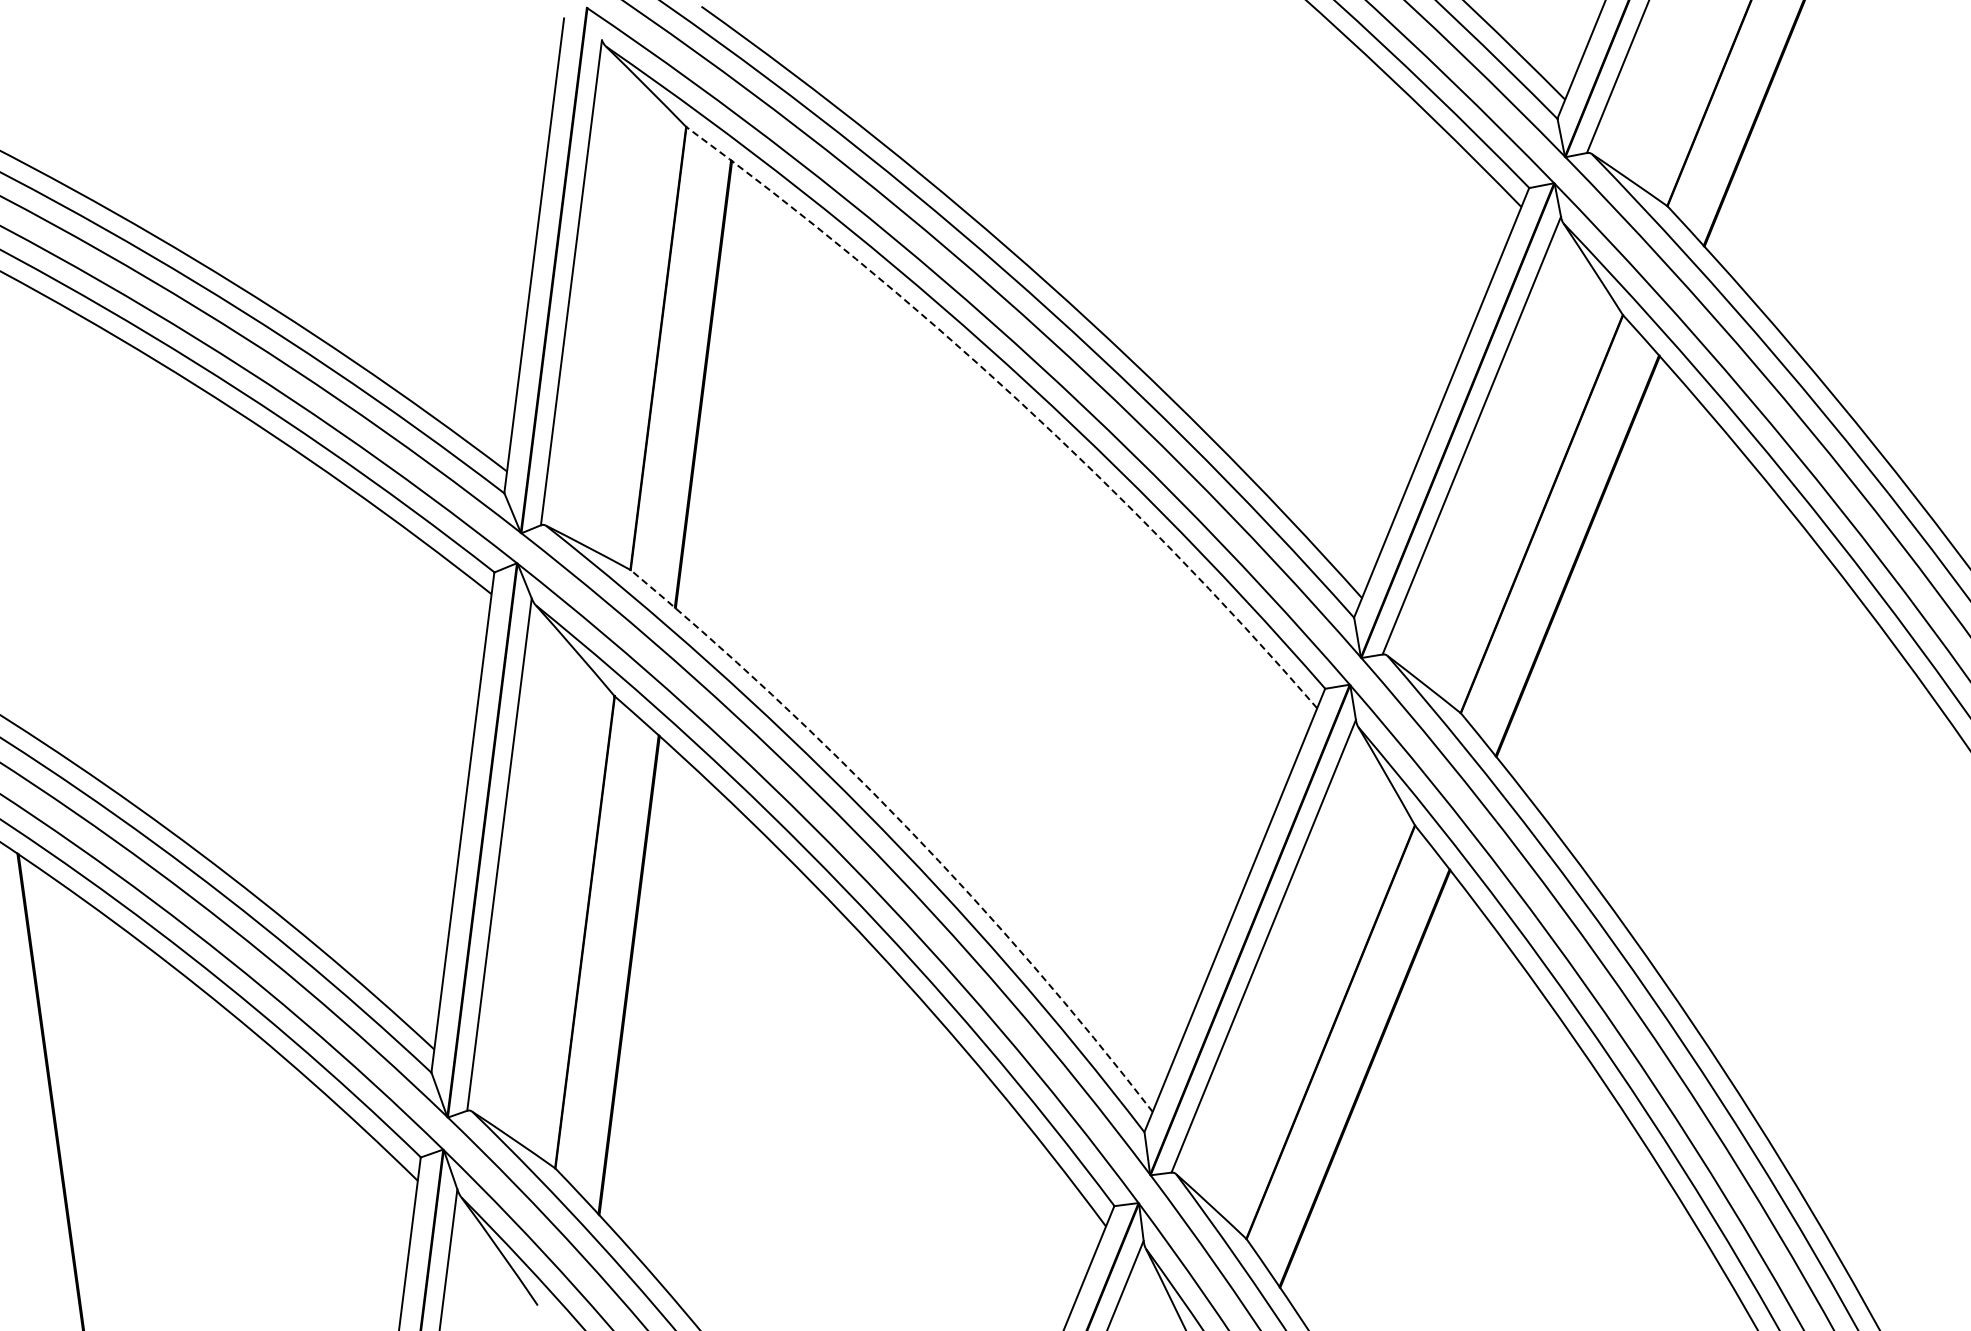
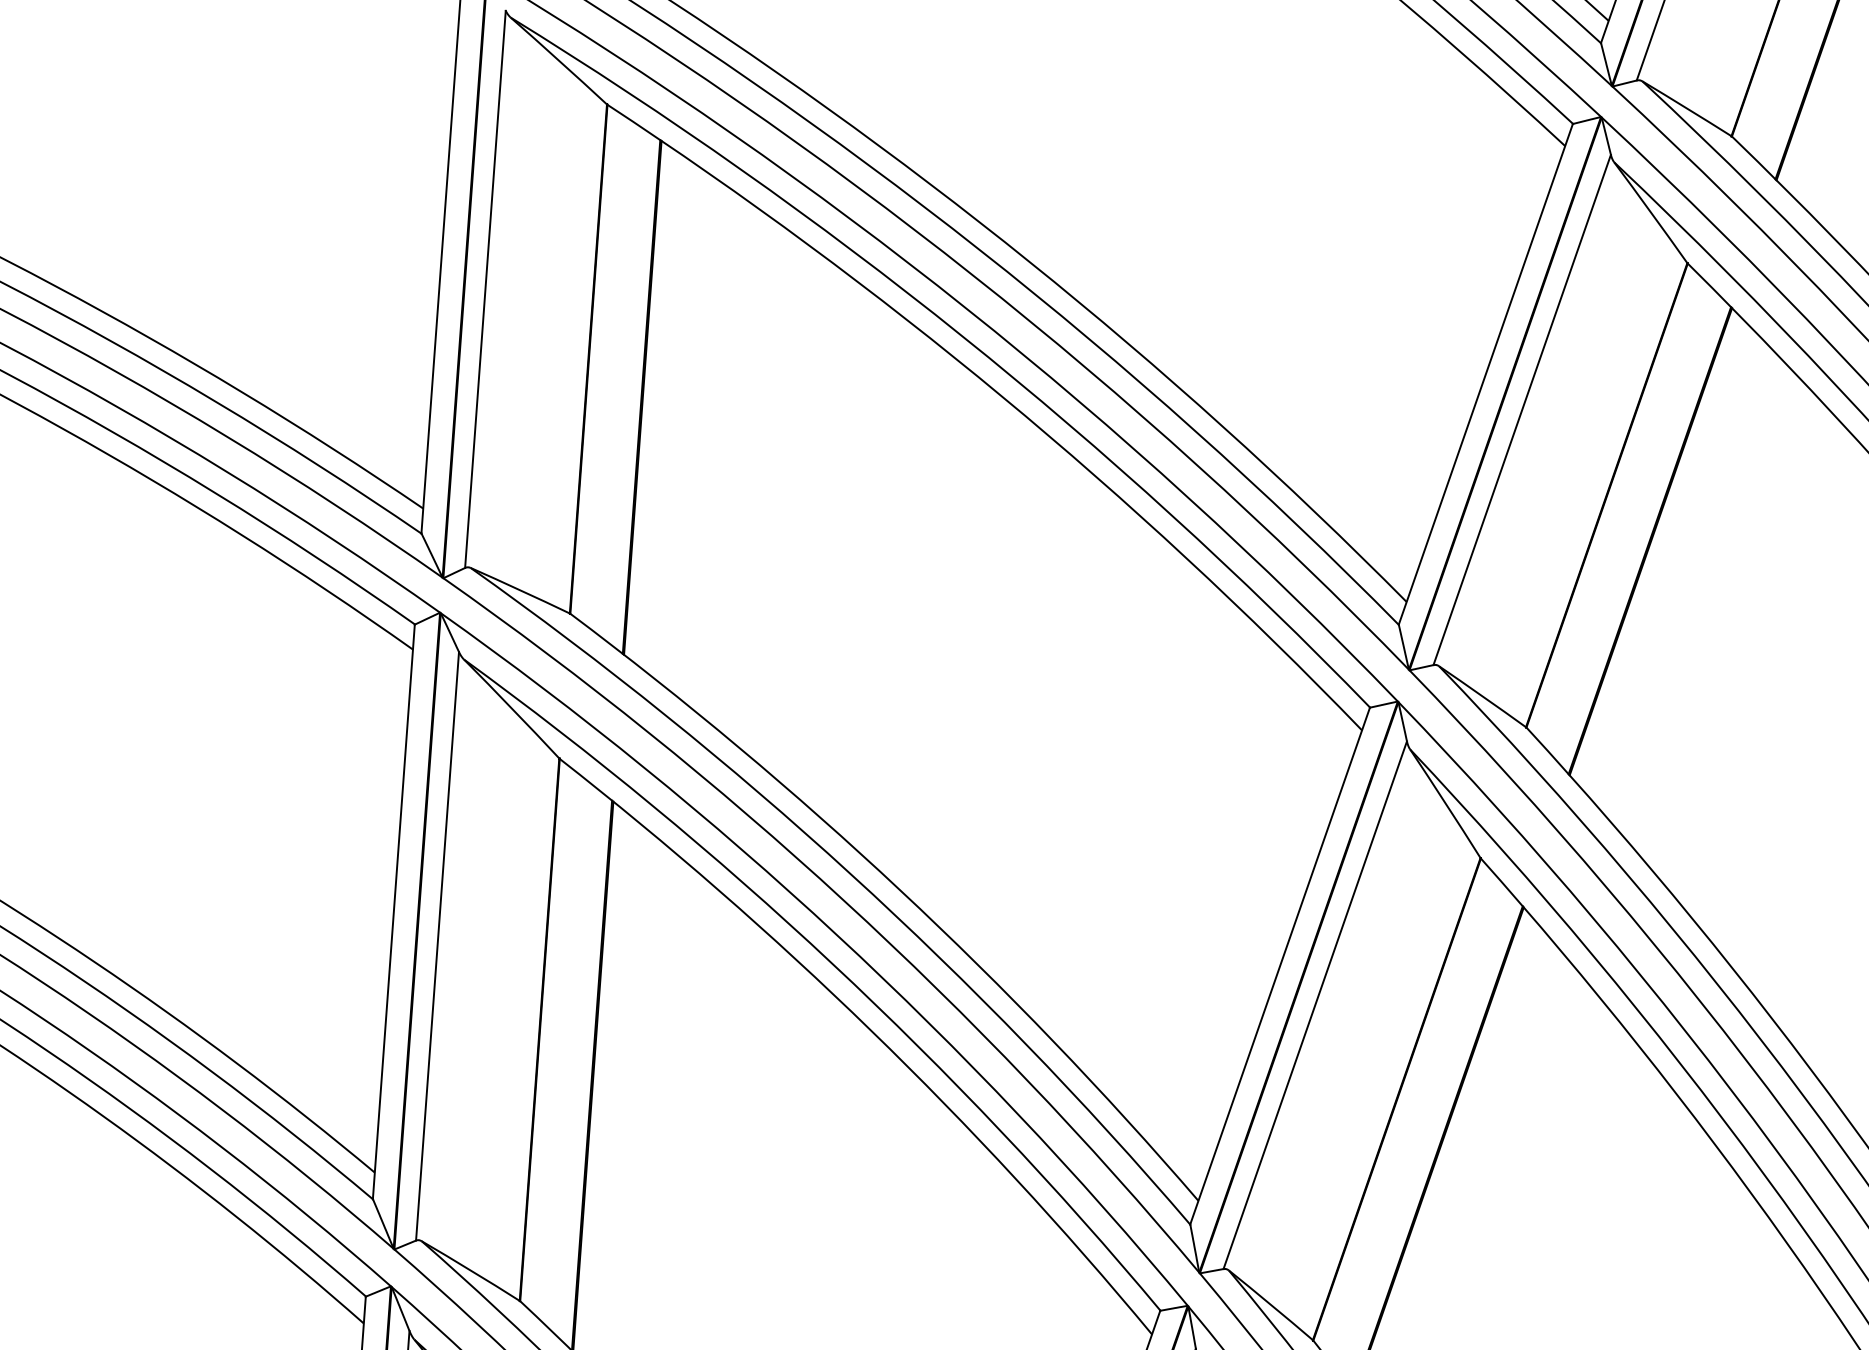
arc: (1017, 400) -> (1001, 397), dashed -> solid
arc: (906, 826) -> (900, 889), dashed -> solid

